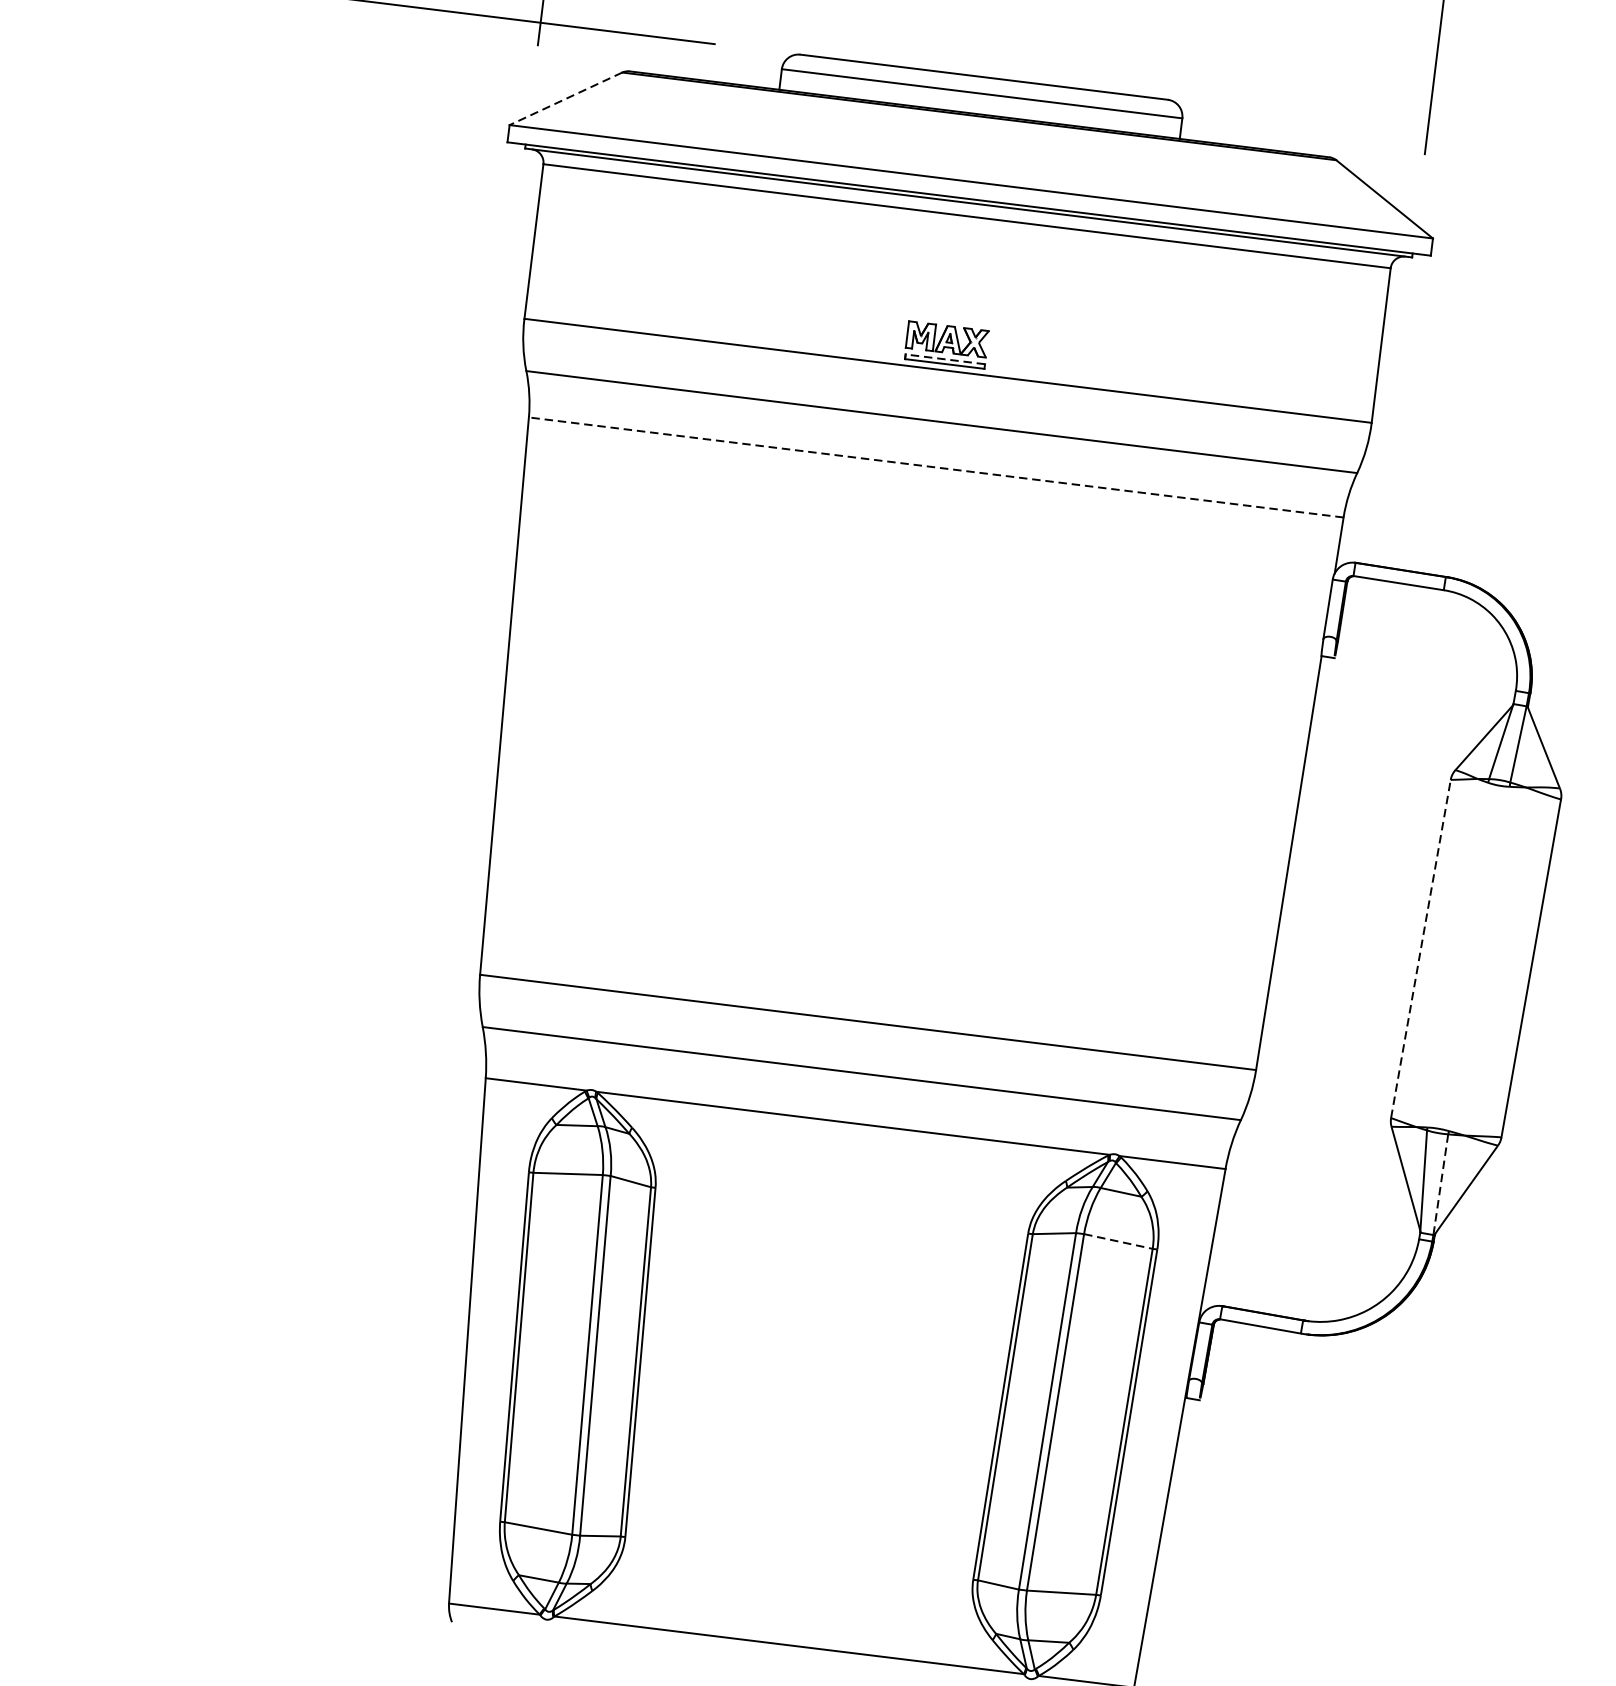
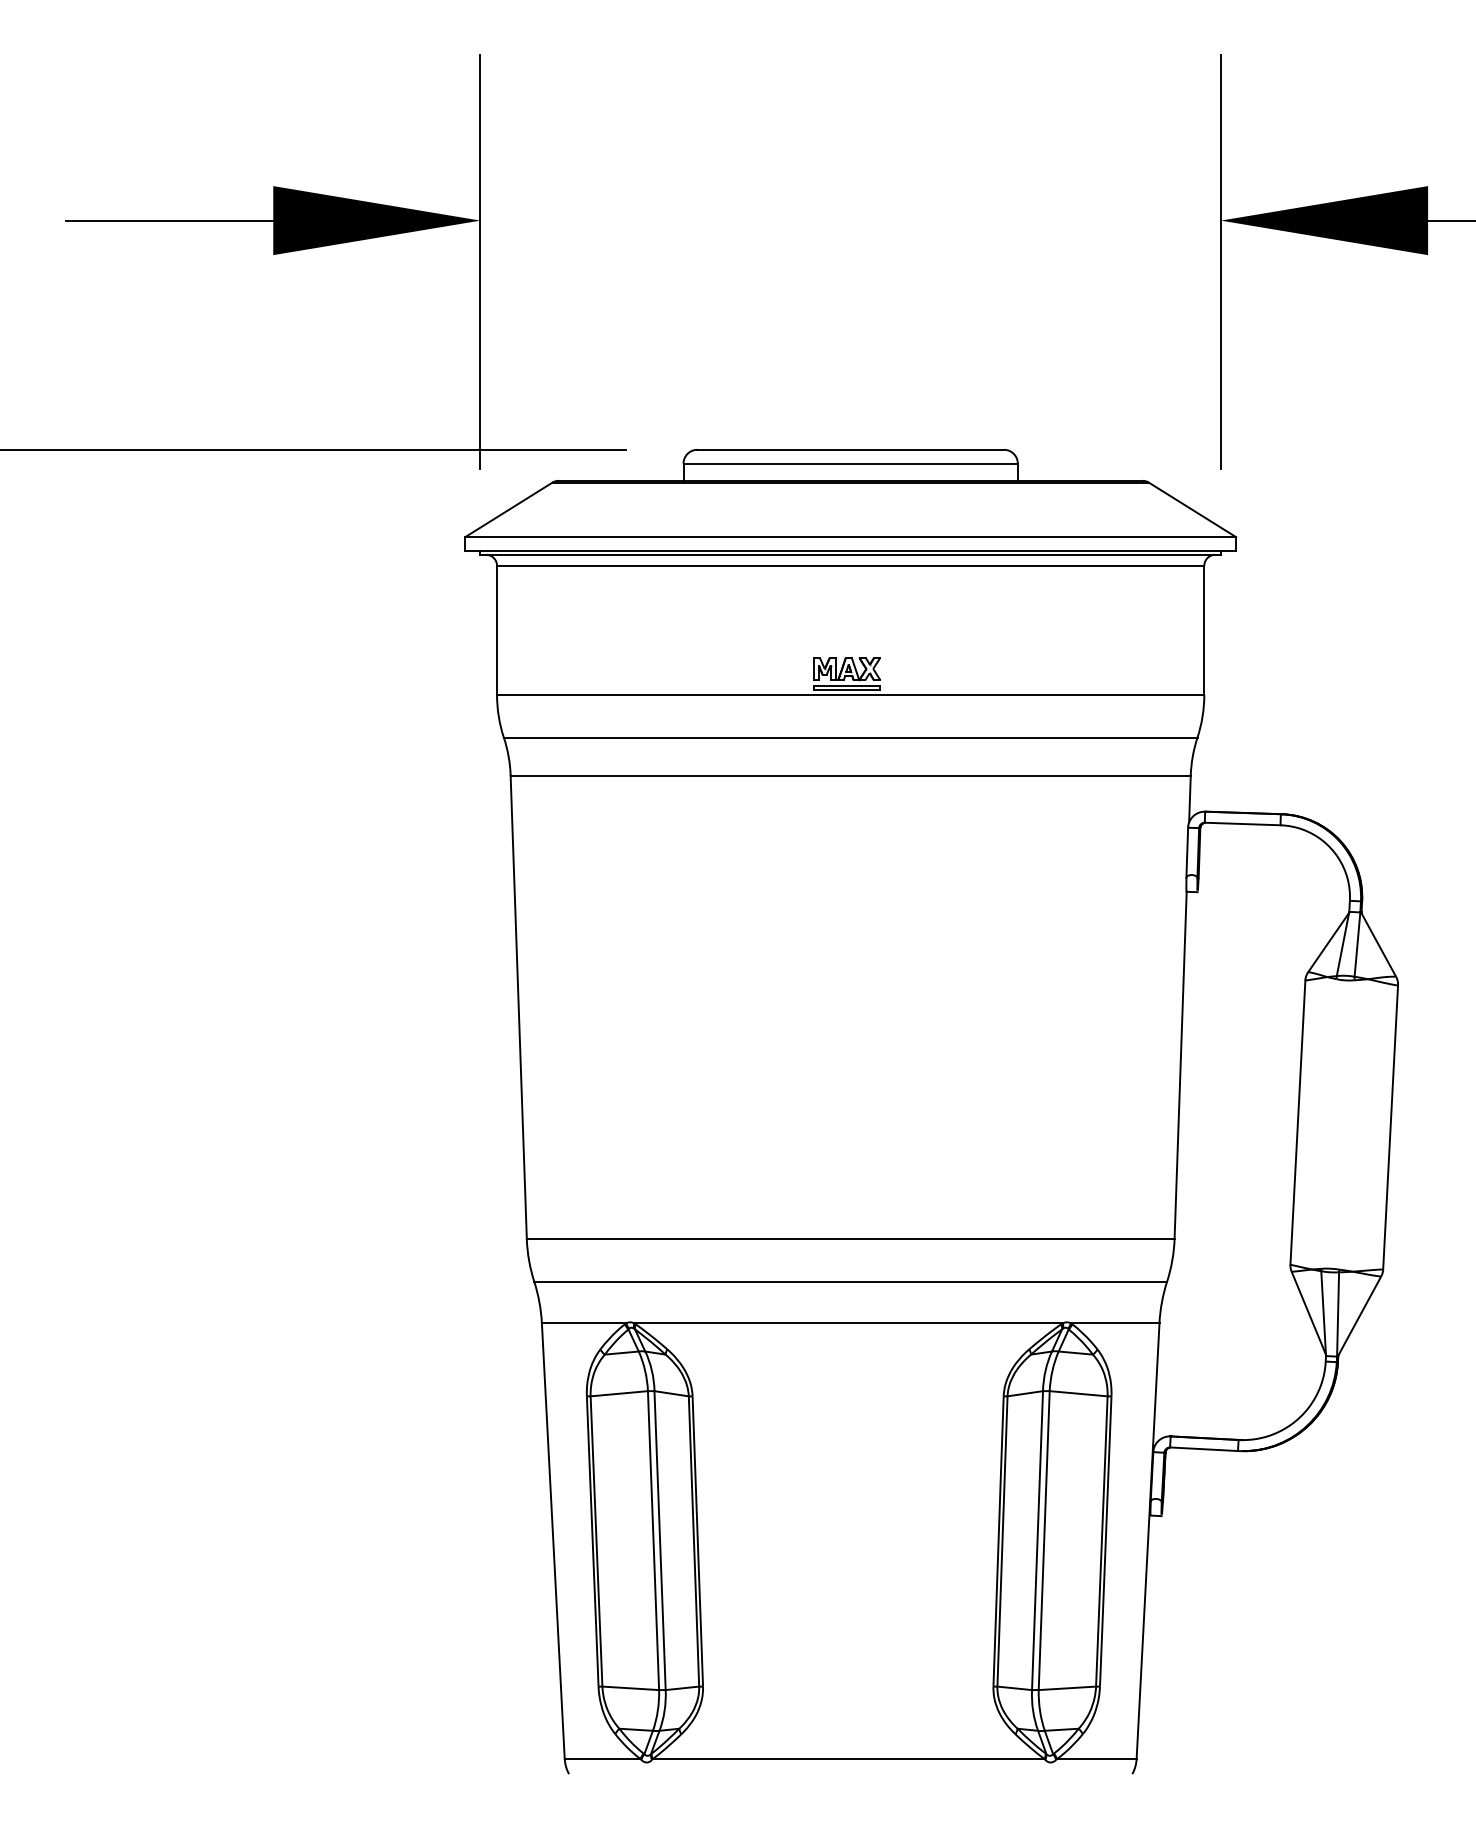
line: (565, 98) -> (508, 509), dashed -> solid
line: (944, 358) -> (846, 685), dashed -> solid
line: (936, 467) -> (850, 775), dashed -> solid
line: (1420, 948) -> (1297, 1122), dashed -> solid
line: (1441, 1184) -> (1338, 1314), dashed -> solid
line: (1119, 1241) -> (1079, 1393), dashed -> solid

